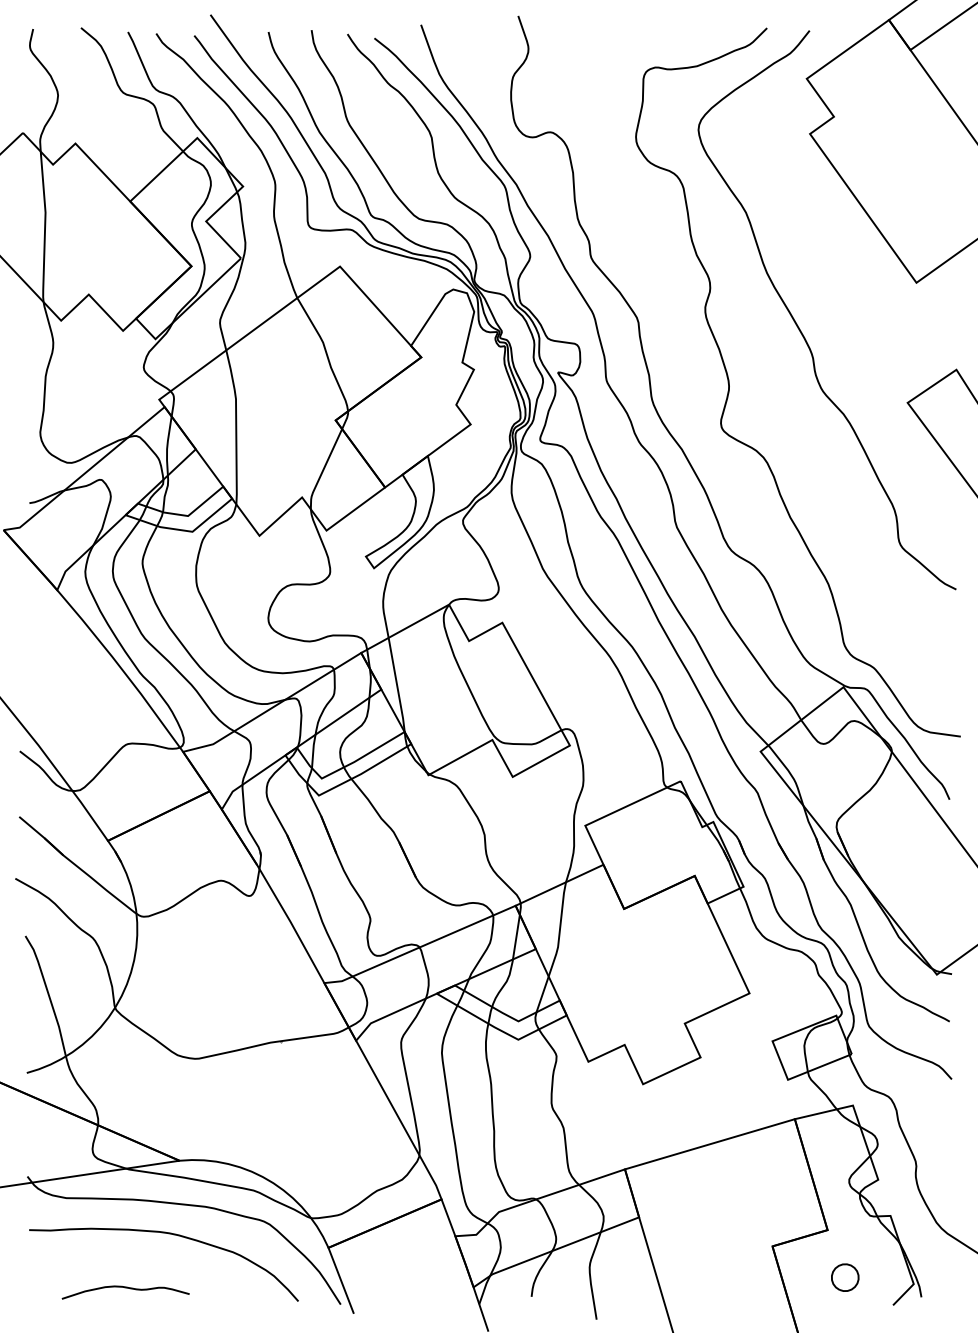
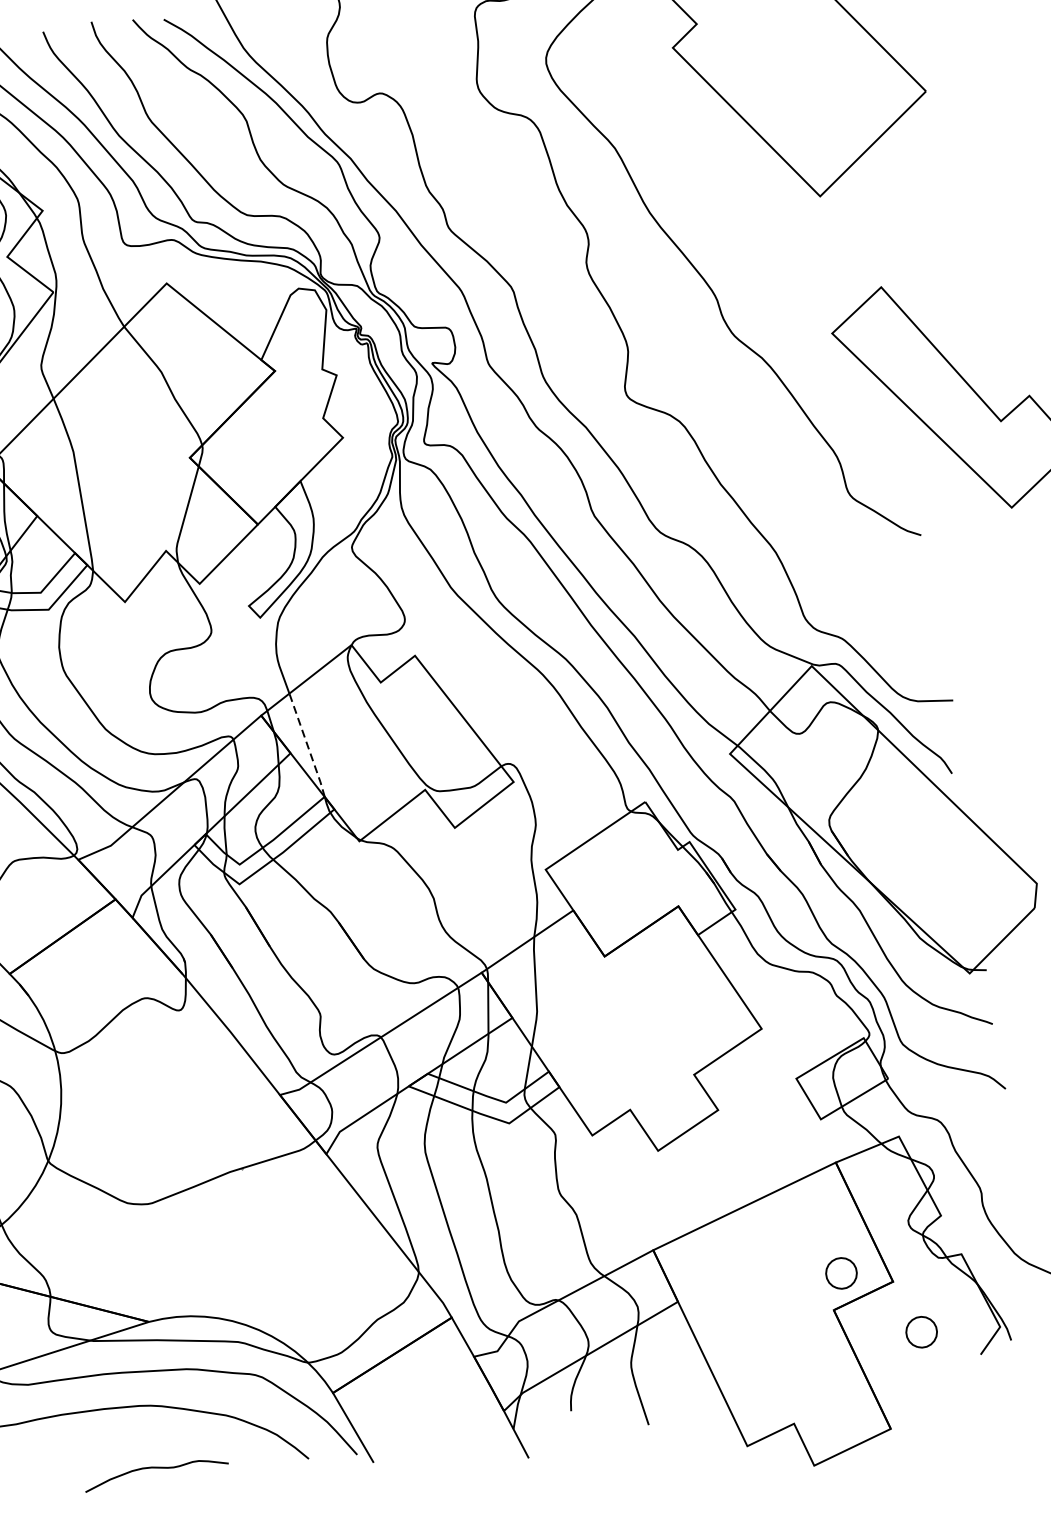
line: (397, 685) -> (308, 745), solid -> dashed
part: (784, 1215) -> (841, 1273), added
curve: (125, 1288) -> (155, 1468), moved

